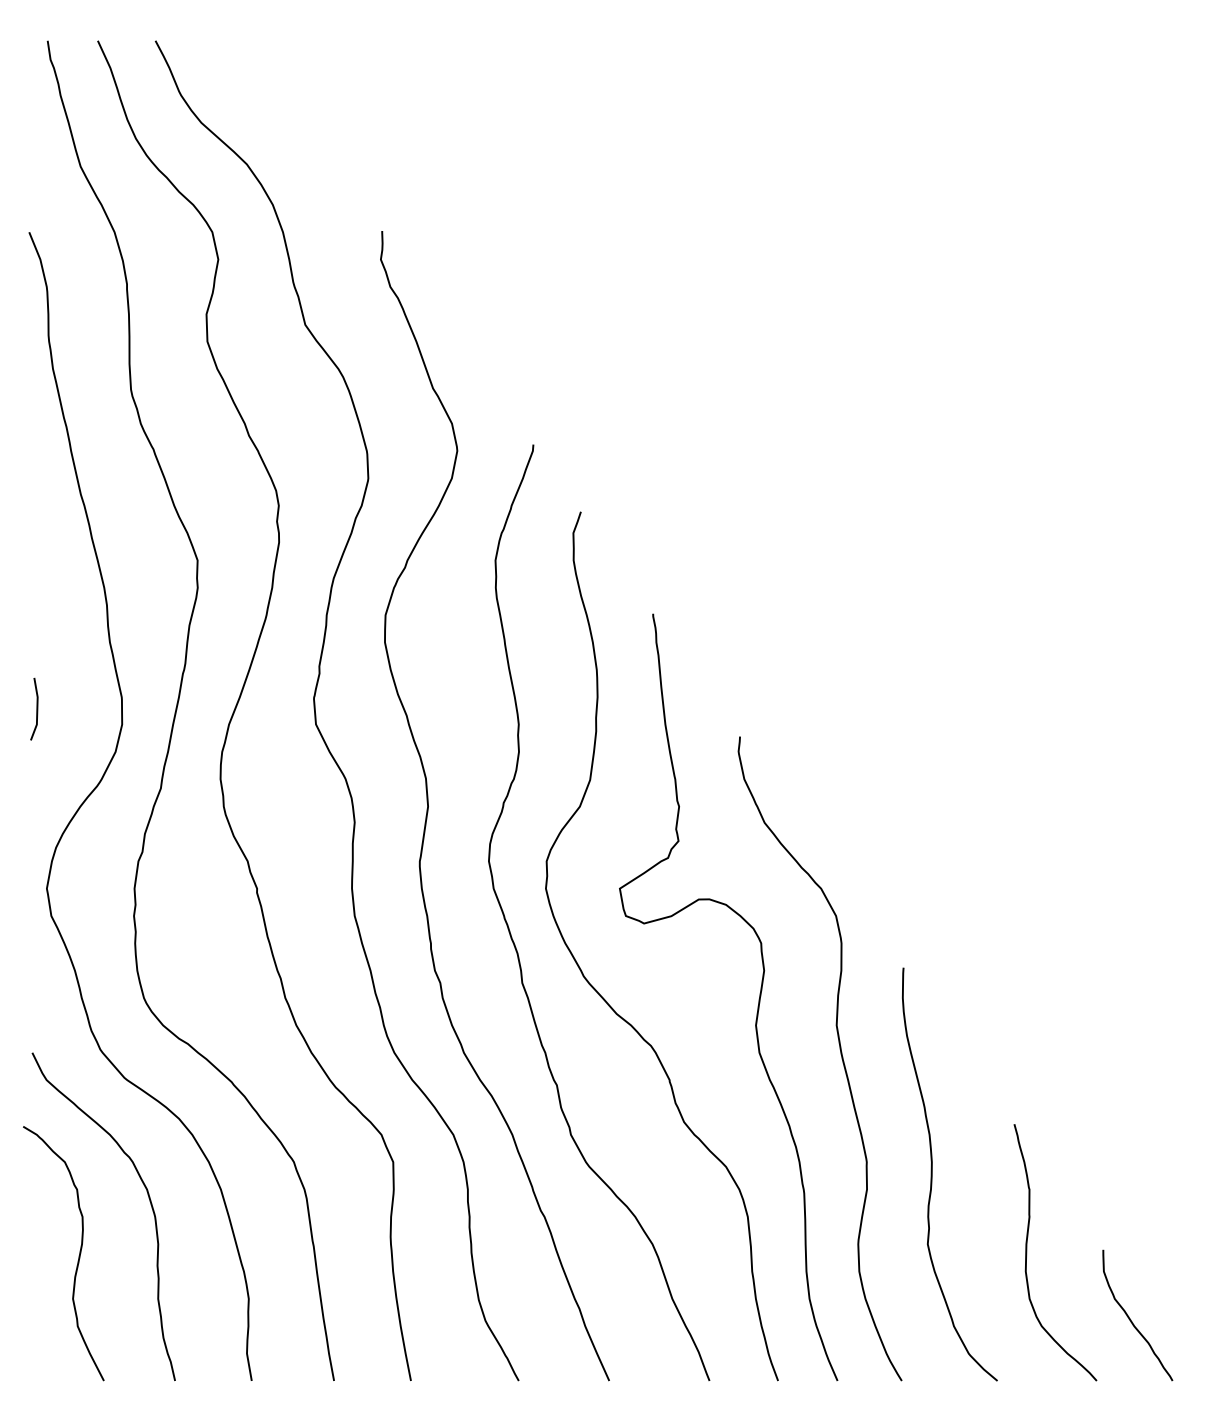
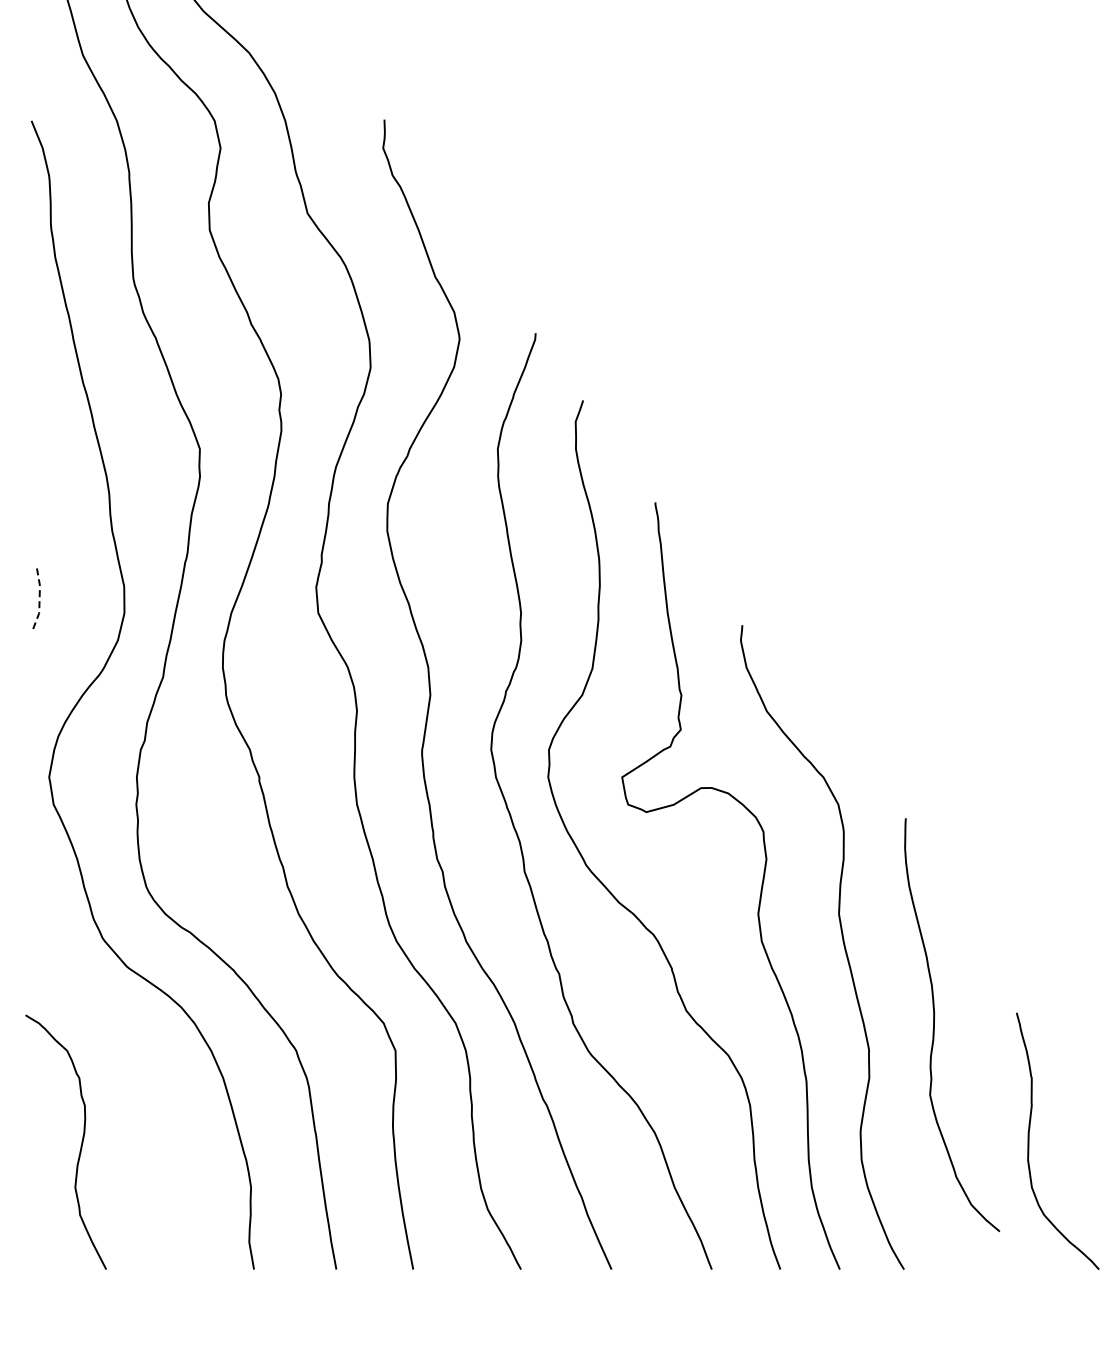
line: (37, 708) -> (39, 597), solid -> dashed
curve: (932, 1174) -> (934, 1025), moved
curve: (150, 1205) -> (152, 1094), removed

